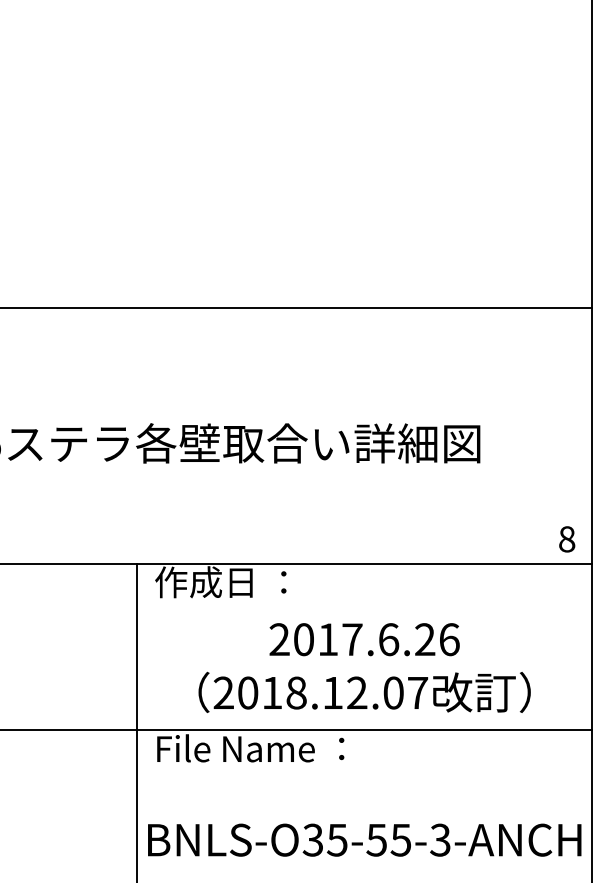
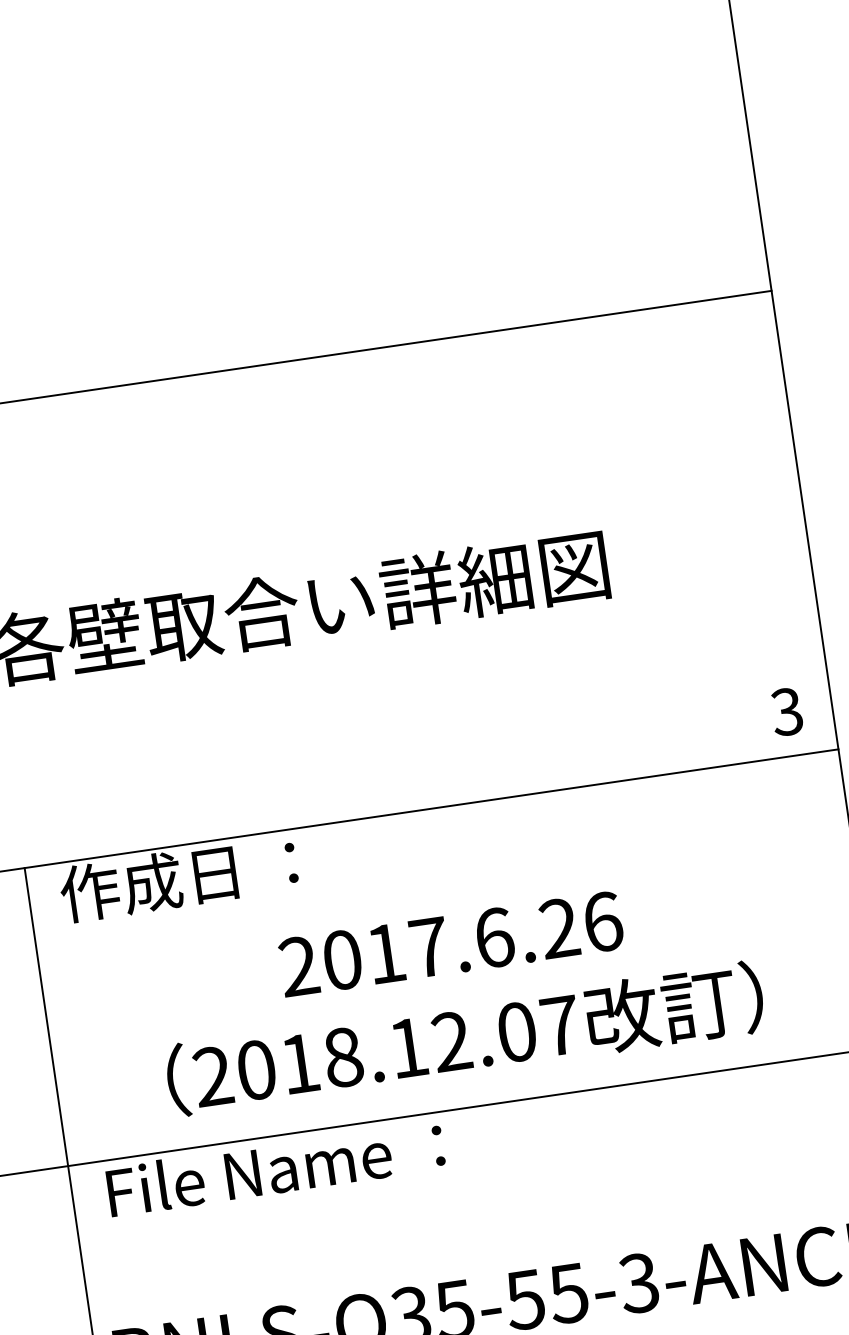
text: (566, 539) -> (786, 712), 8 -> 3

